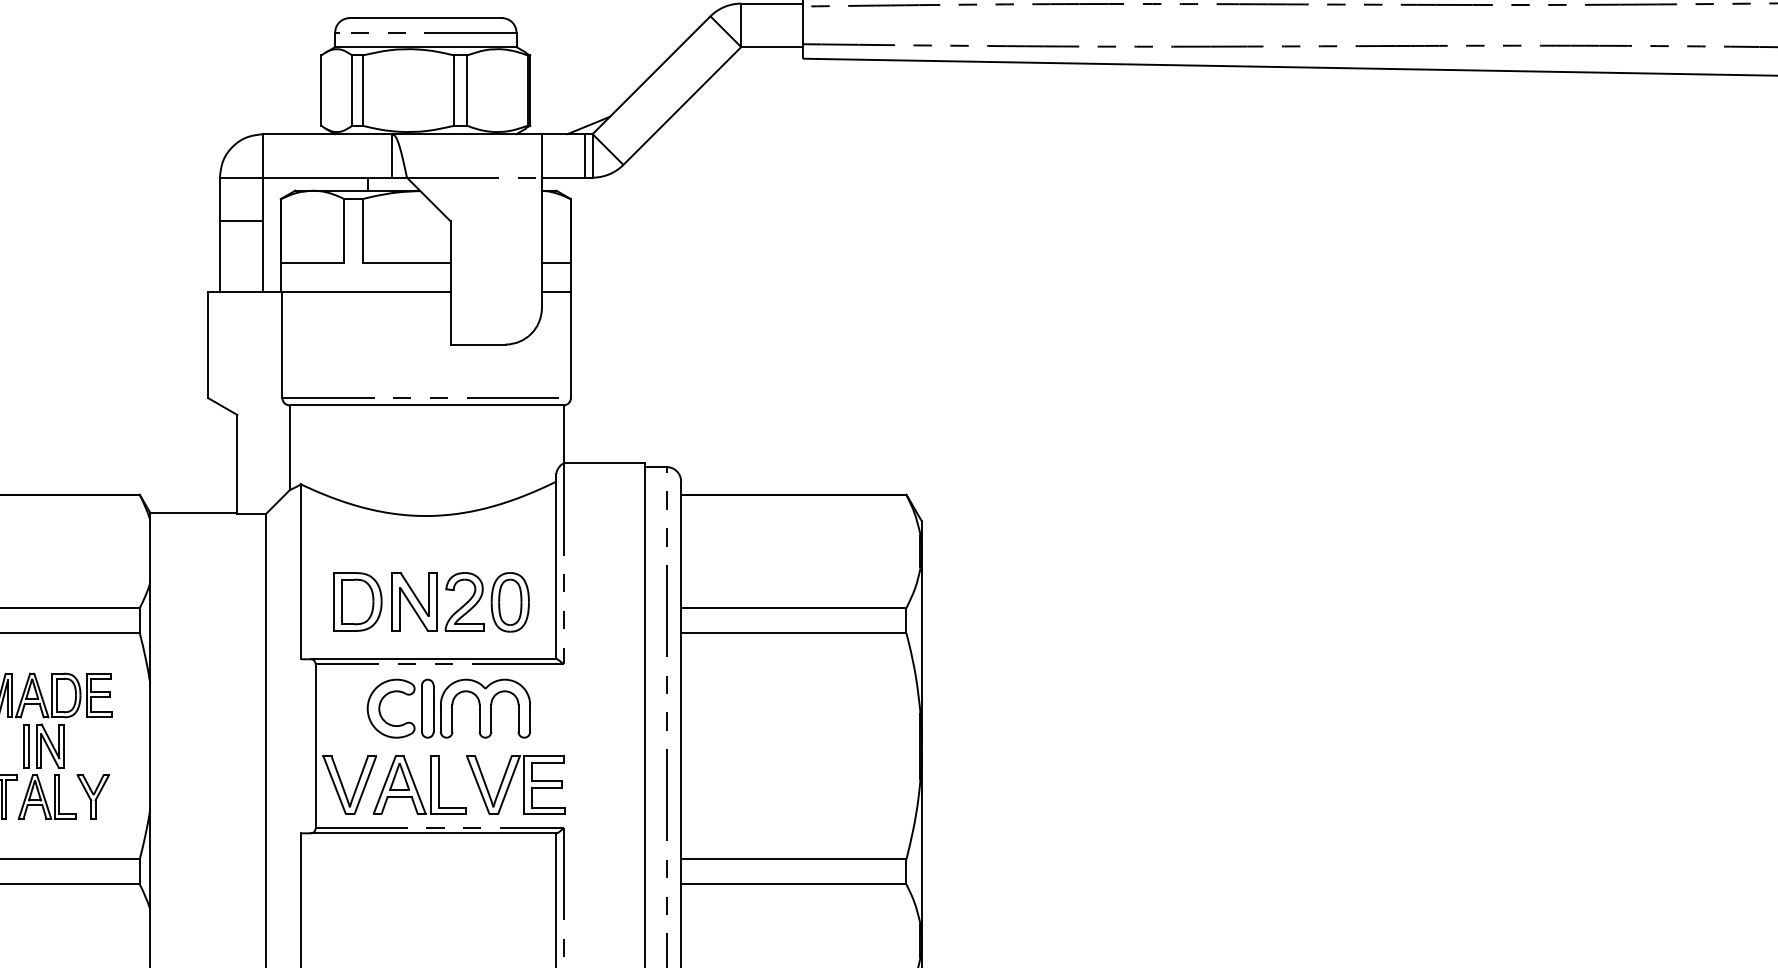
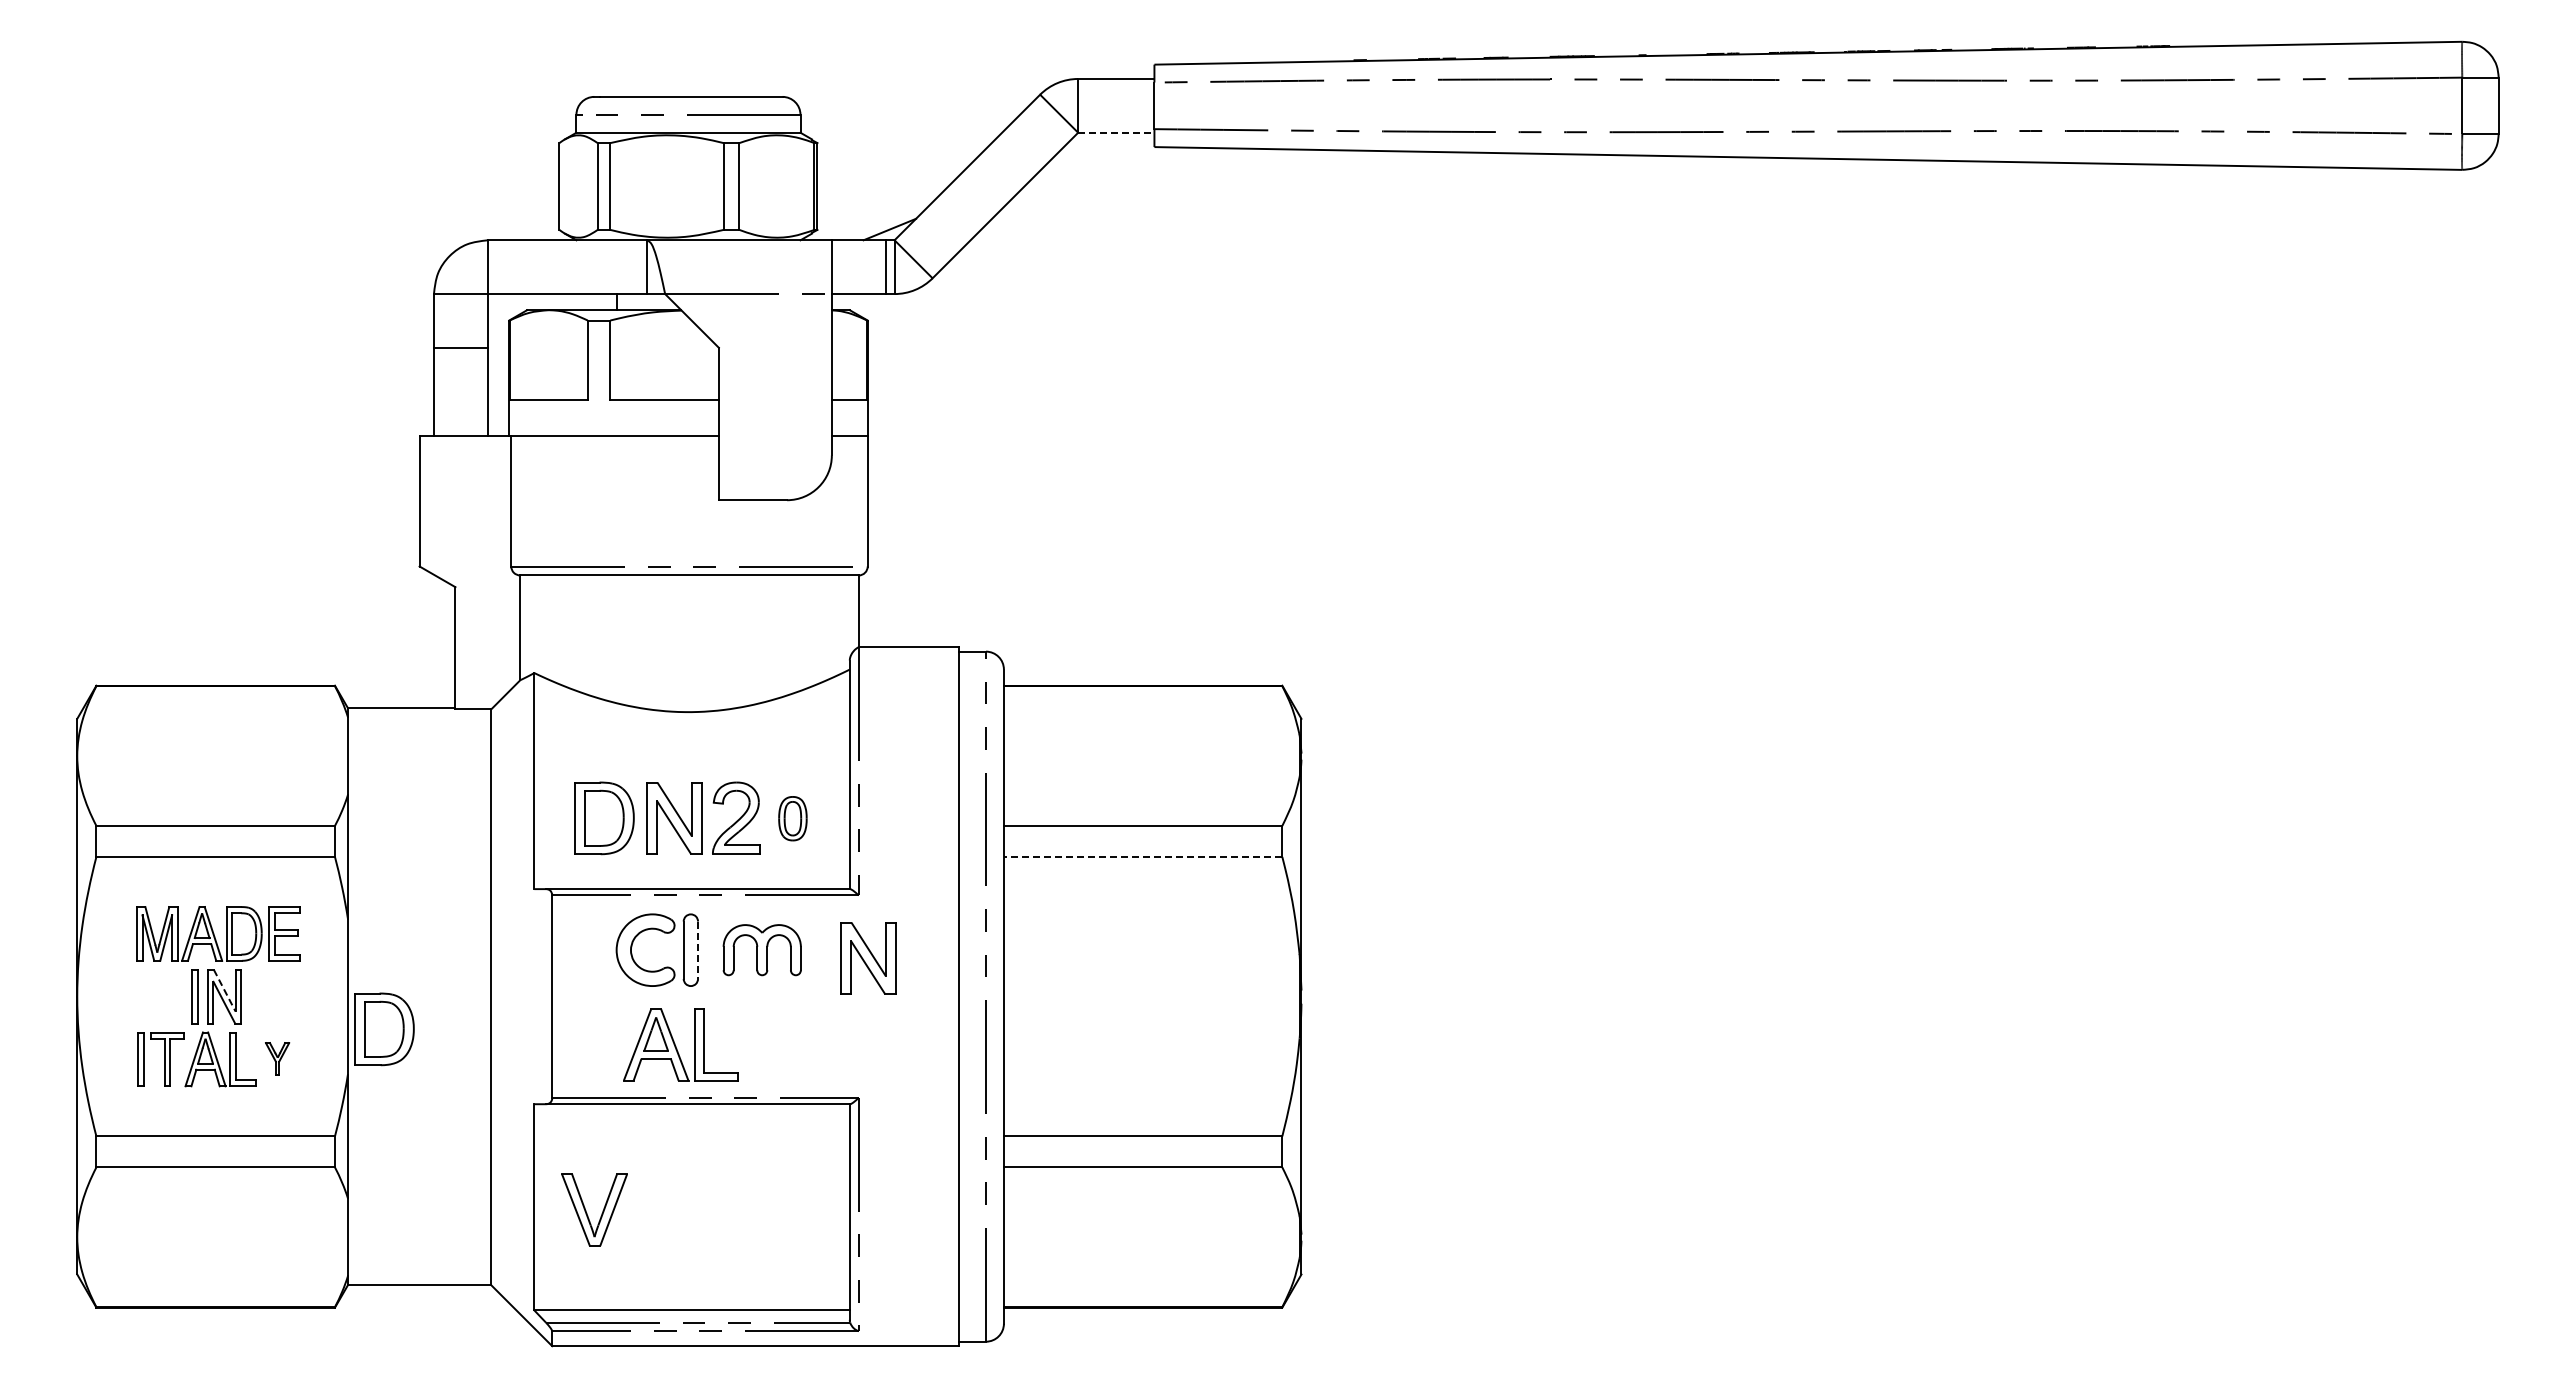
line: (772, 46) -> (1116, 132), solid -> dashed
part: (510, 602) -> (792, 818), size x0.6
line: (793, 632) -> (1142, 856), solid -> dashed
line: (433, 708) -> (698, 950), solid -> dashed
part: (485, 708) -> (762, 949), size x0.7
part: (571, 715) -> (868, 958), added
line: (50, 742) -> (224, 991), solid -> dashed
part: (179, 772) -> (384, 1029), added
part: (510, 782) -> (793, 1041), removed
part: (343, 785) -> (586, 1210), moved
part: (93, 796) -> (277, 1058), size x0.6

